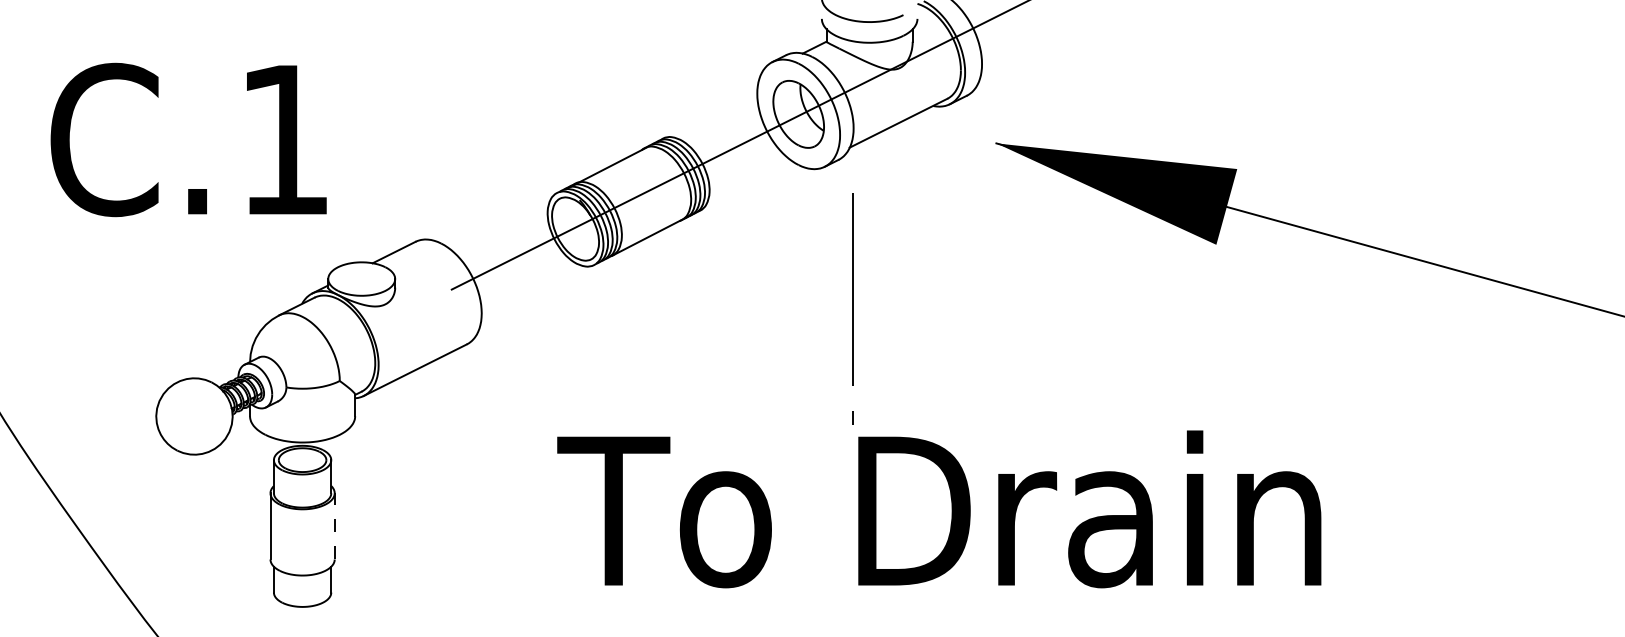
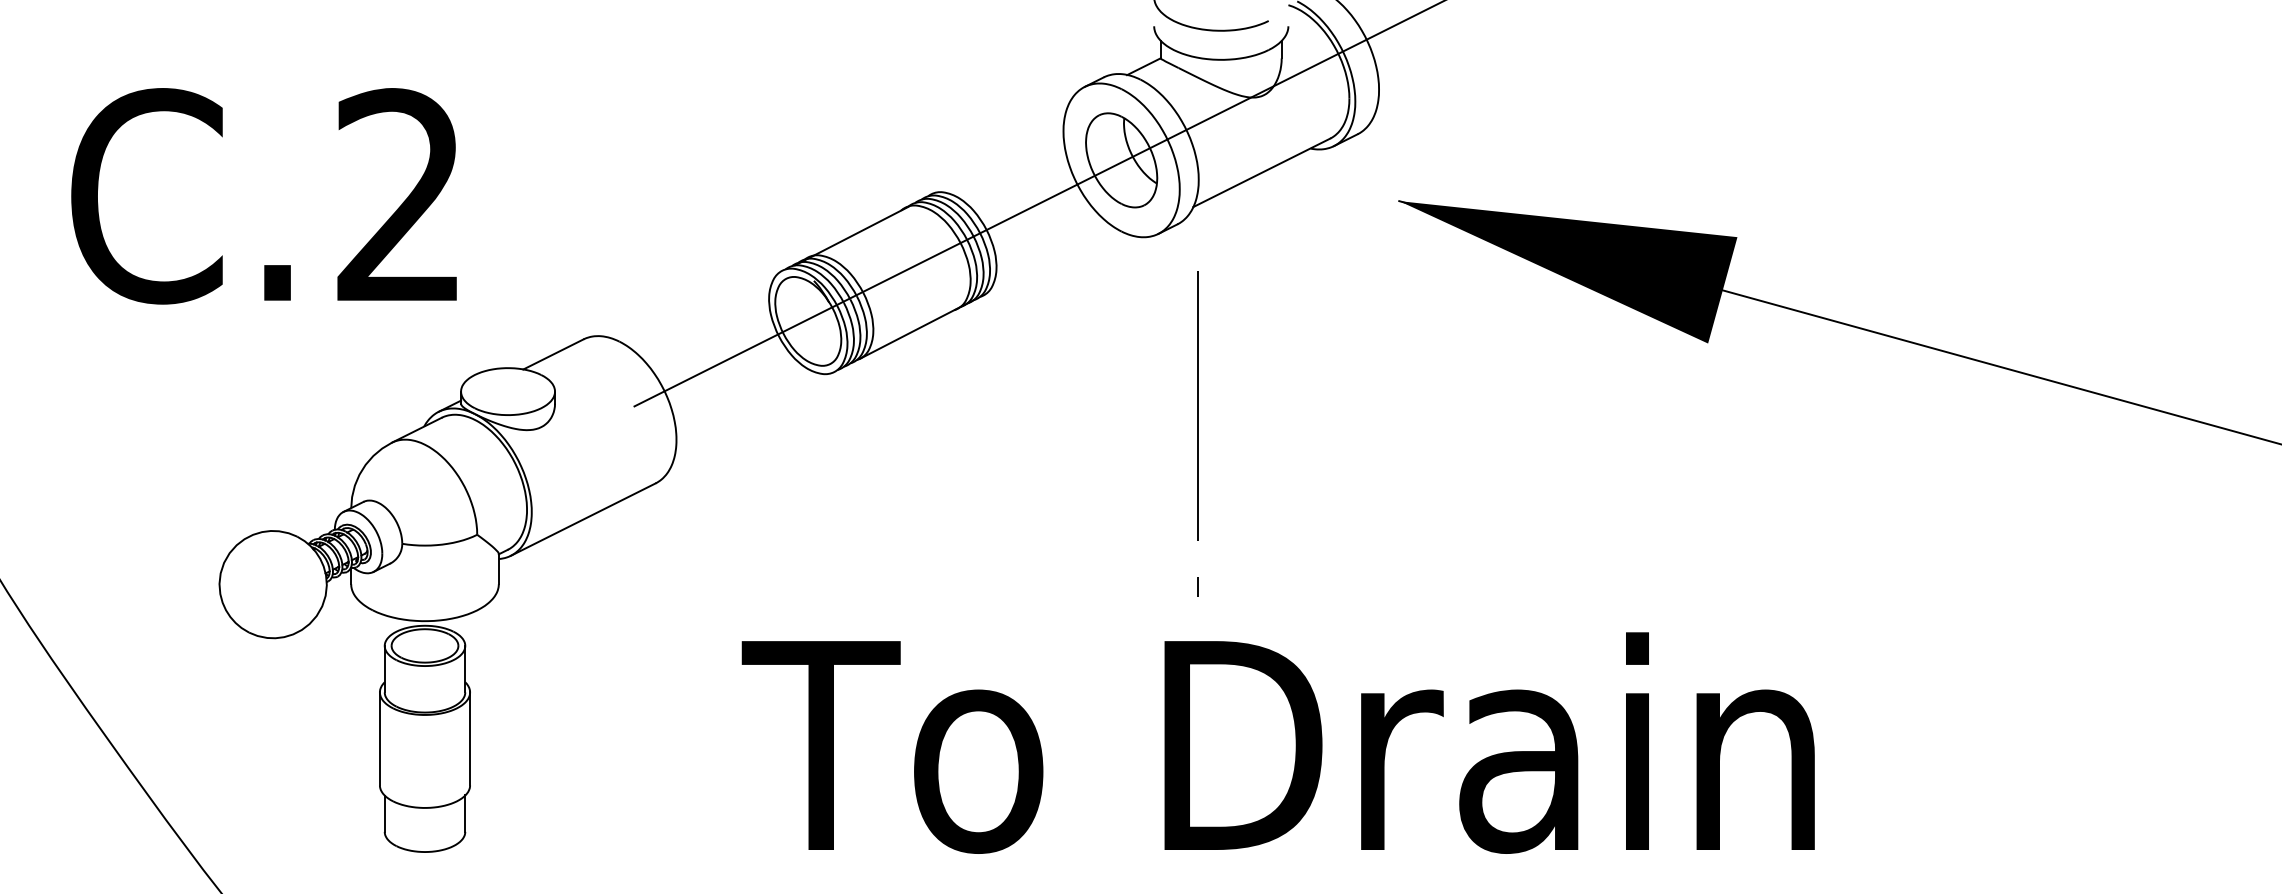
text: (283, 138) -> (398, 194), C.1 -> C.2
text: (939, 509) -> (1278, 743), moved
line: (334, 525) -> (469, 737), dashed -> solid

